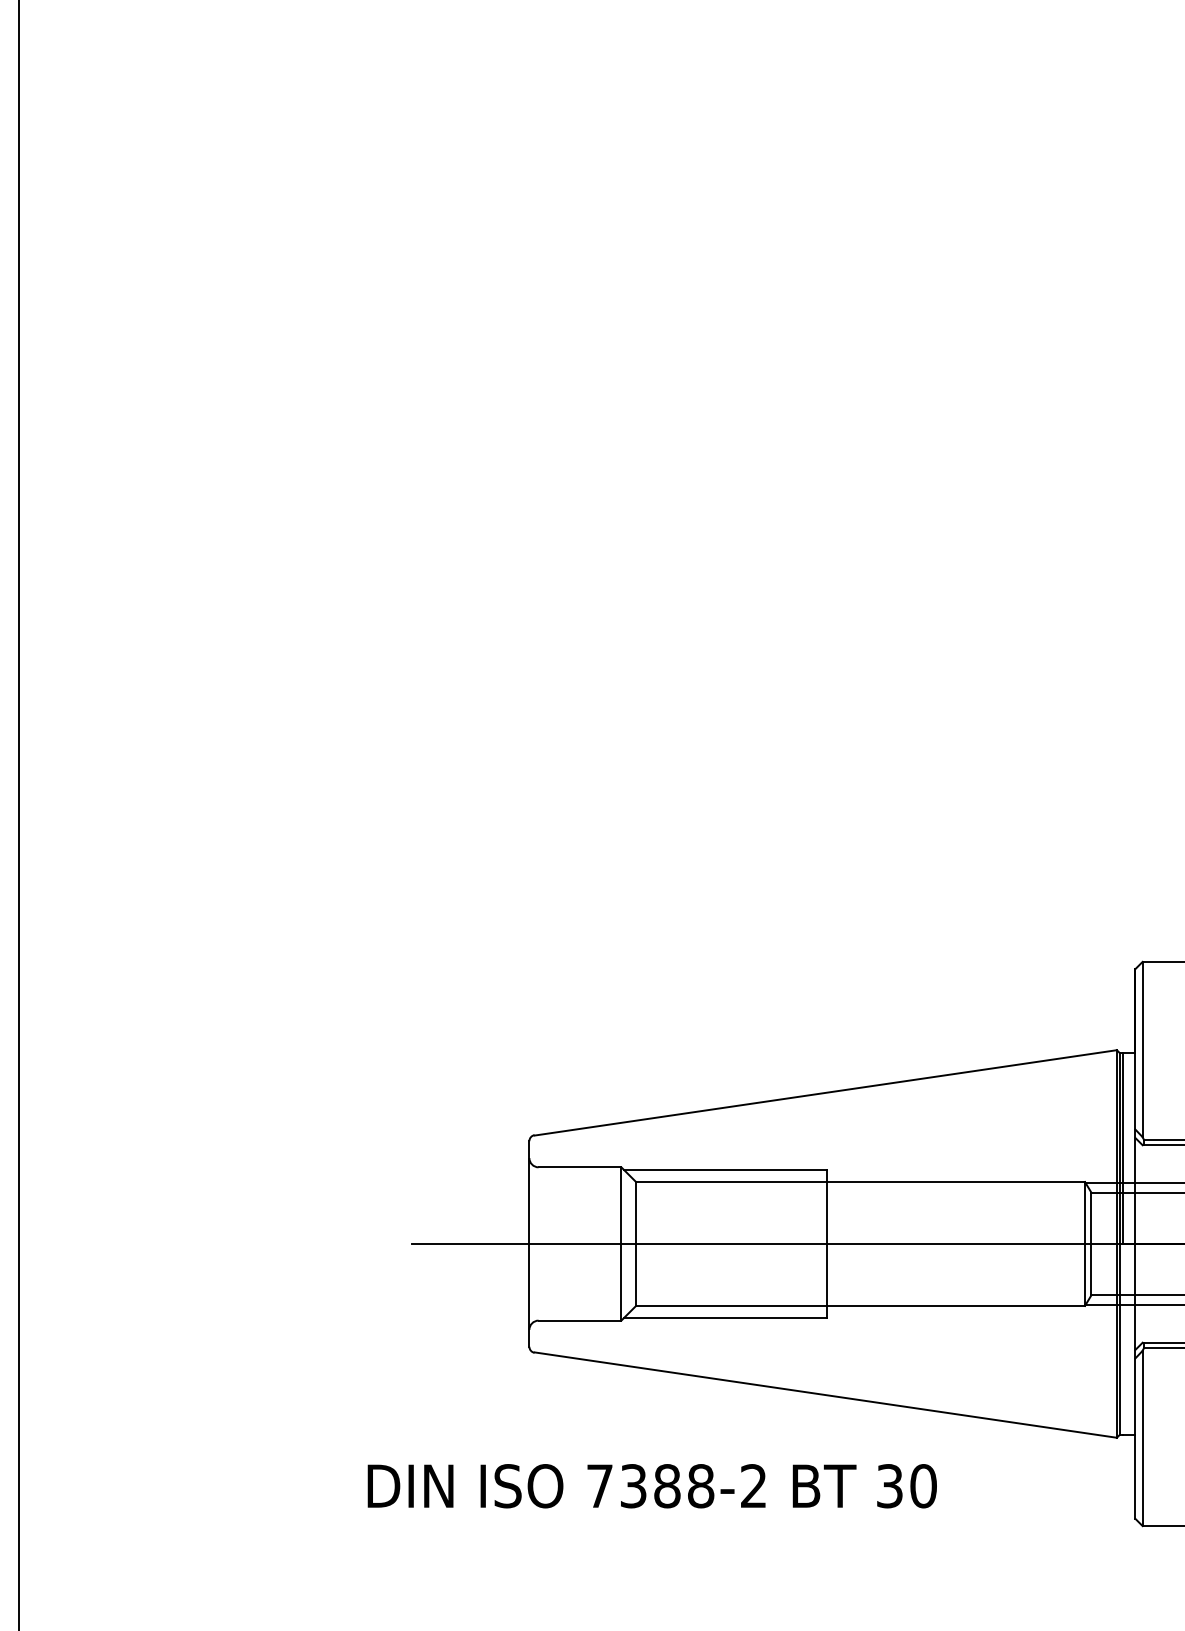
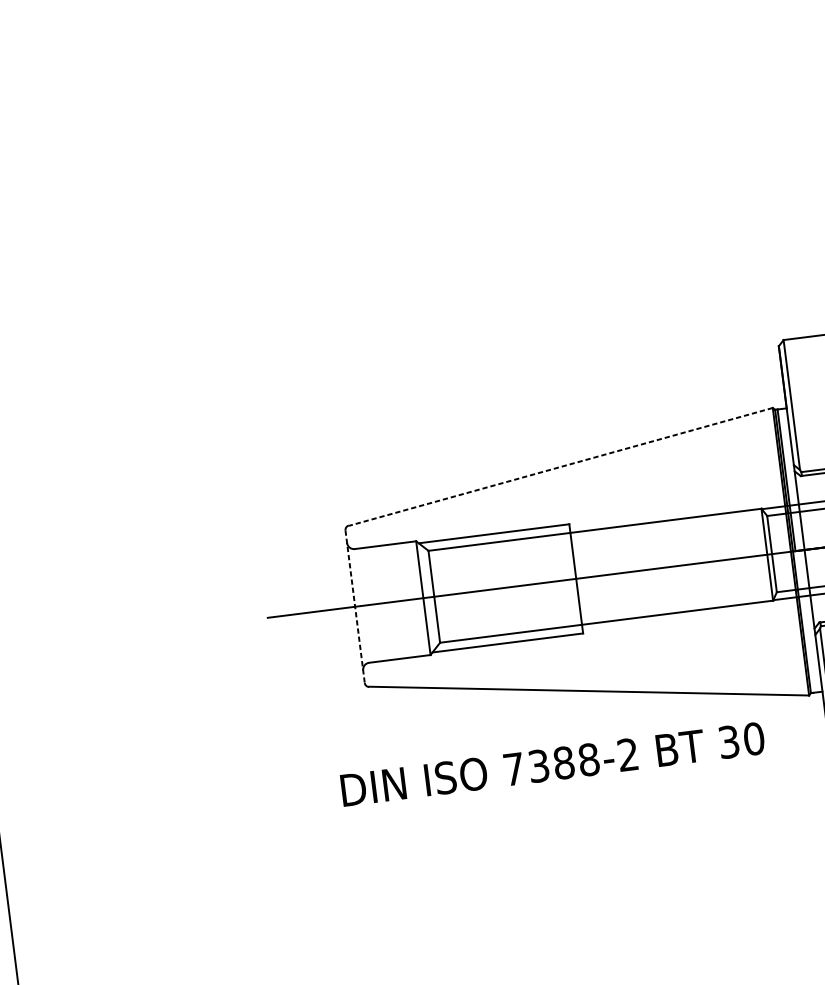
line: (825, 1092) -> (560, 466), solid -> dashed
line: (529, 1243) -> (355, 606), solid -> dashed
text: (651, 1486) -> (552, 764), moved

